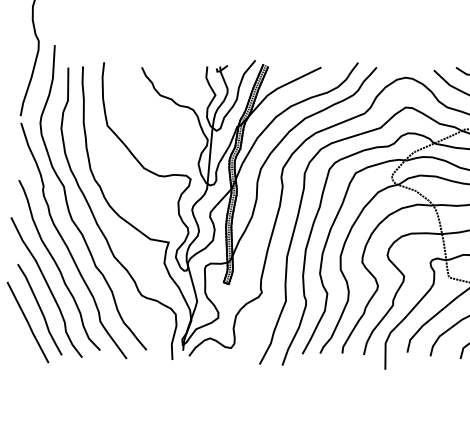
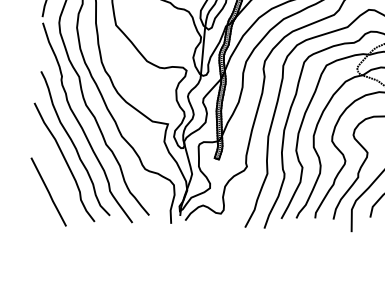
curve: (39, 309) -> (58, 181), removed

